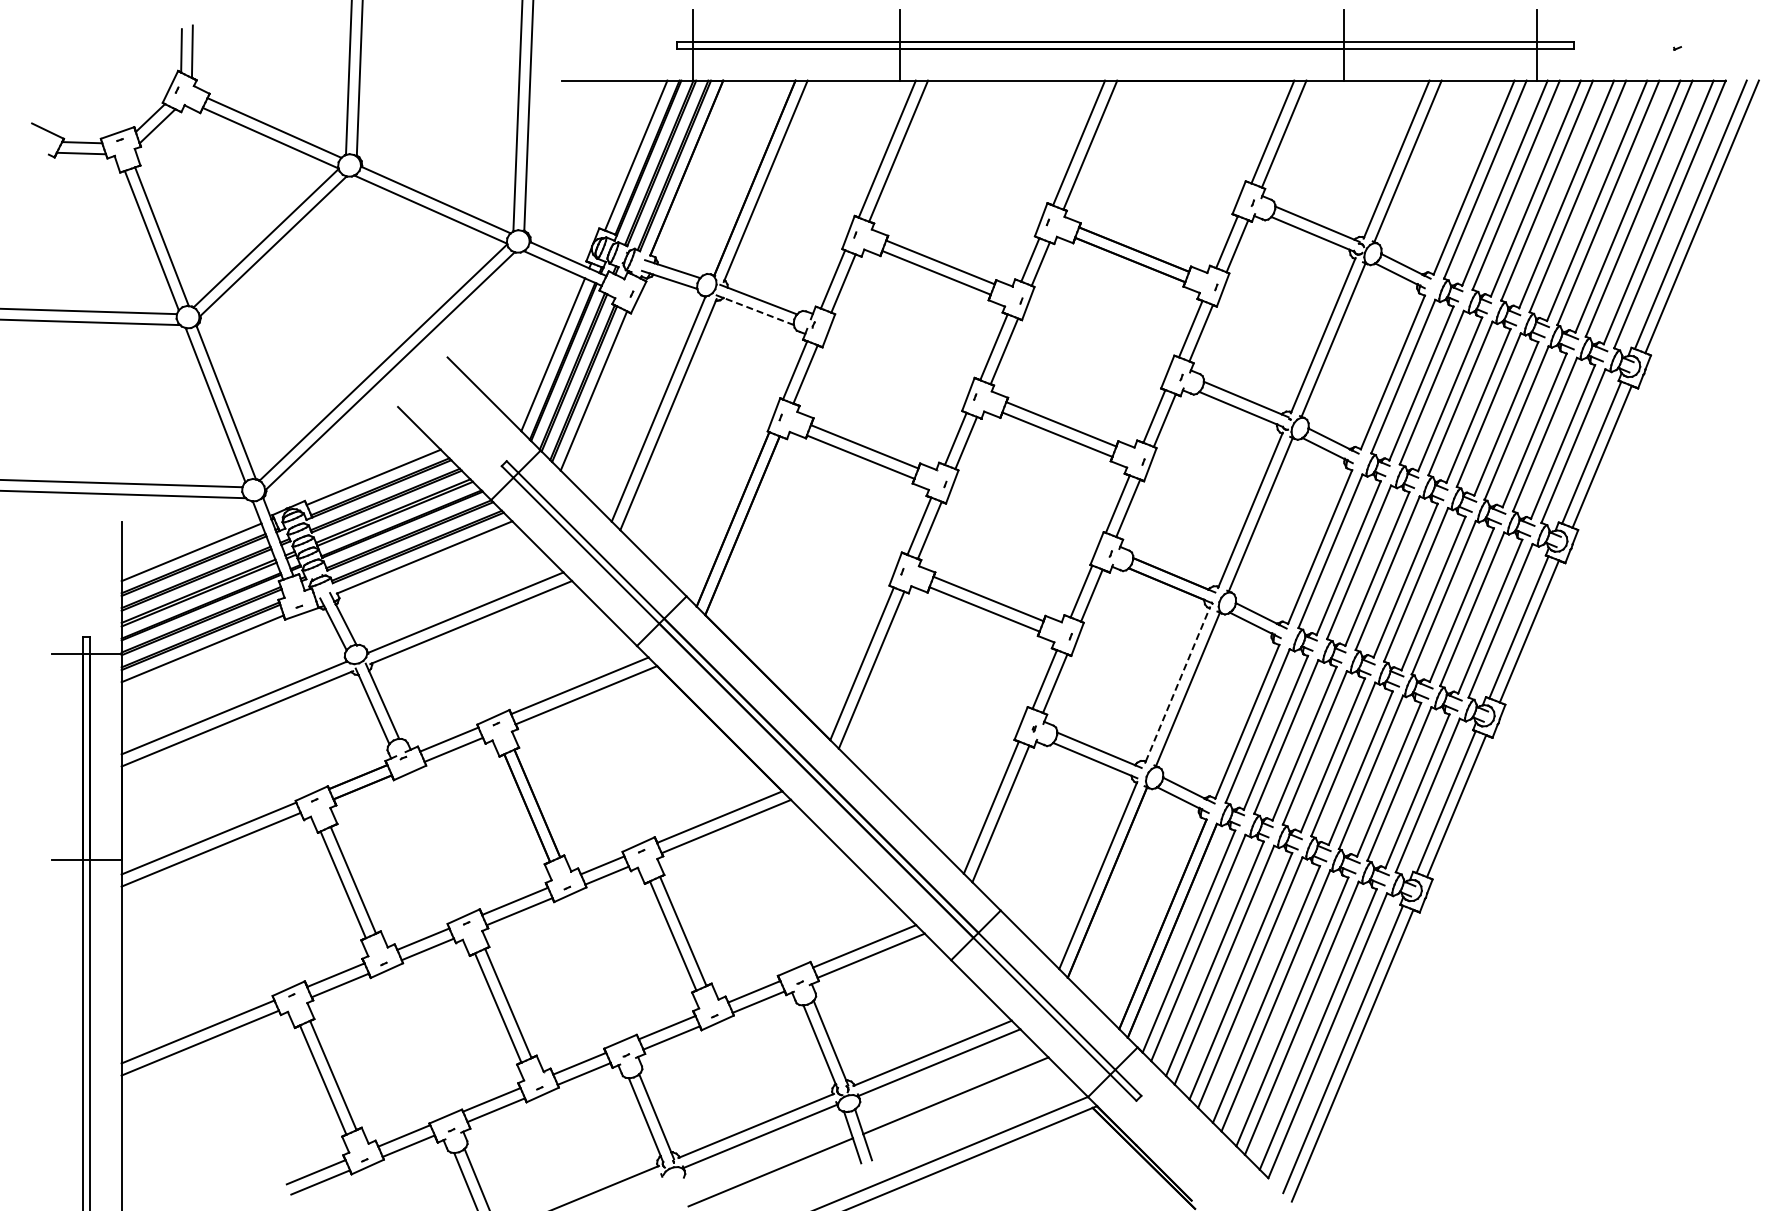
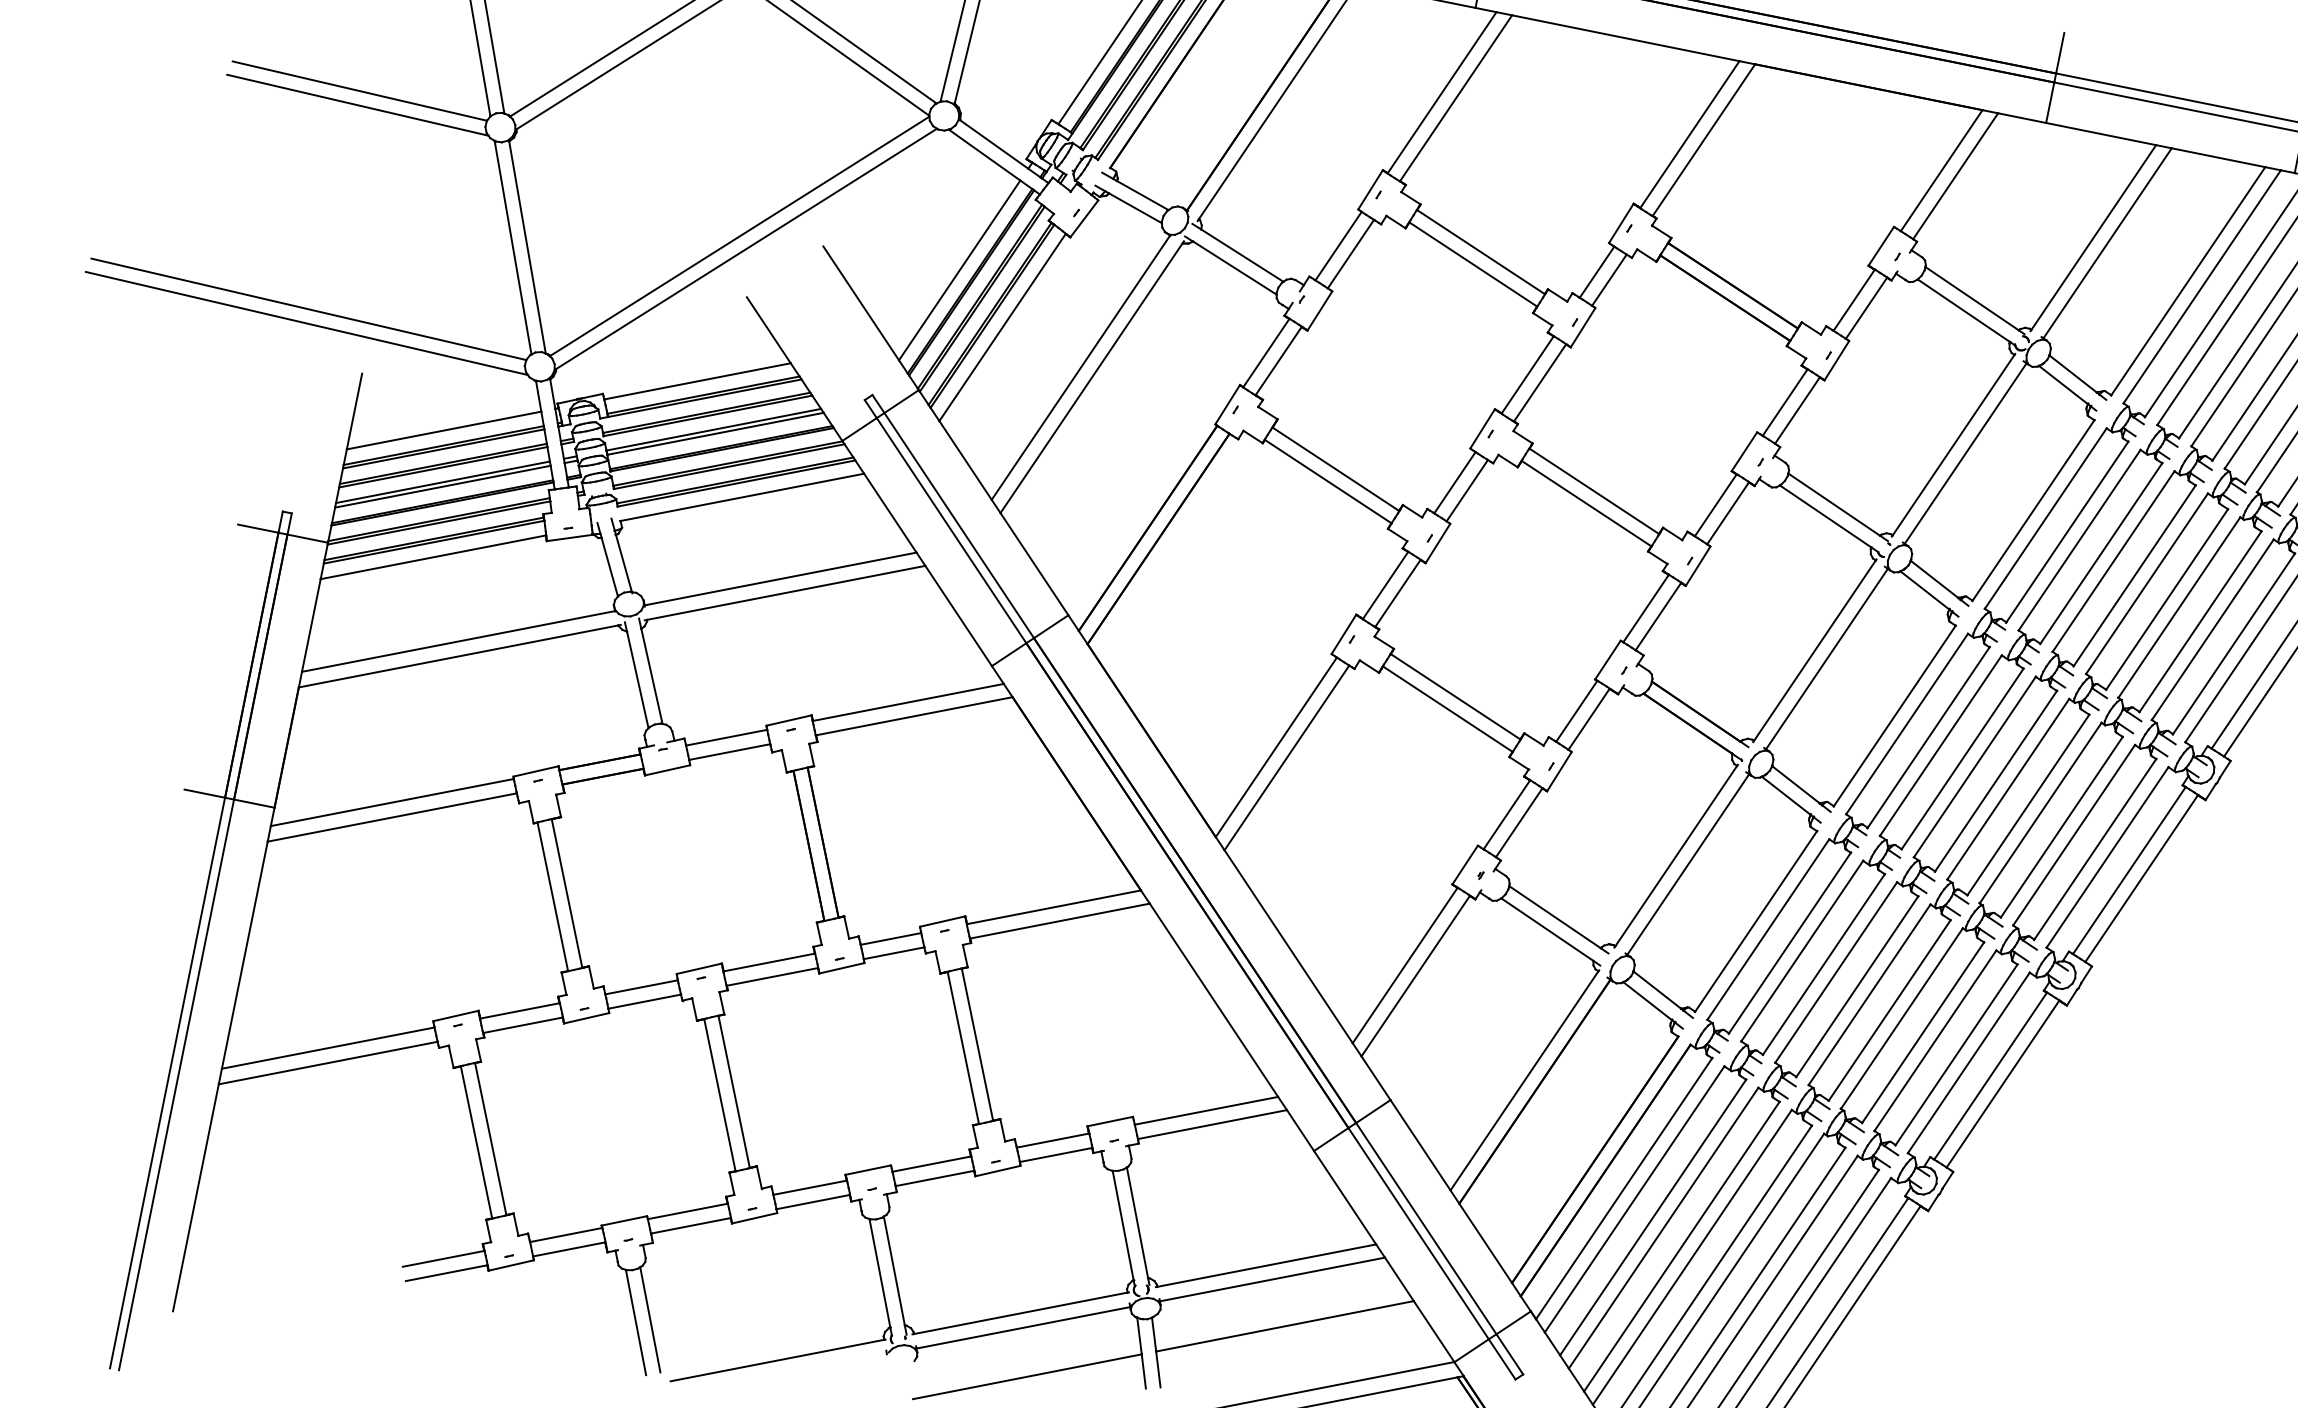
line: (758, 311) -> (1234, 267), dashed -> solid
line: (1177, 684) -> (1676, 855), dashed -> solid

